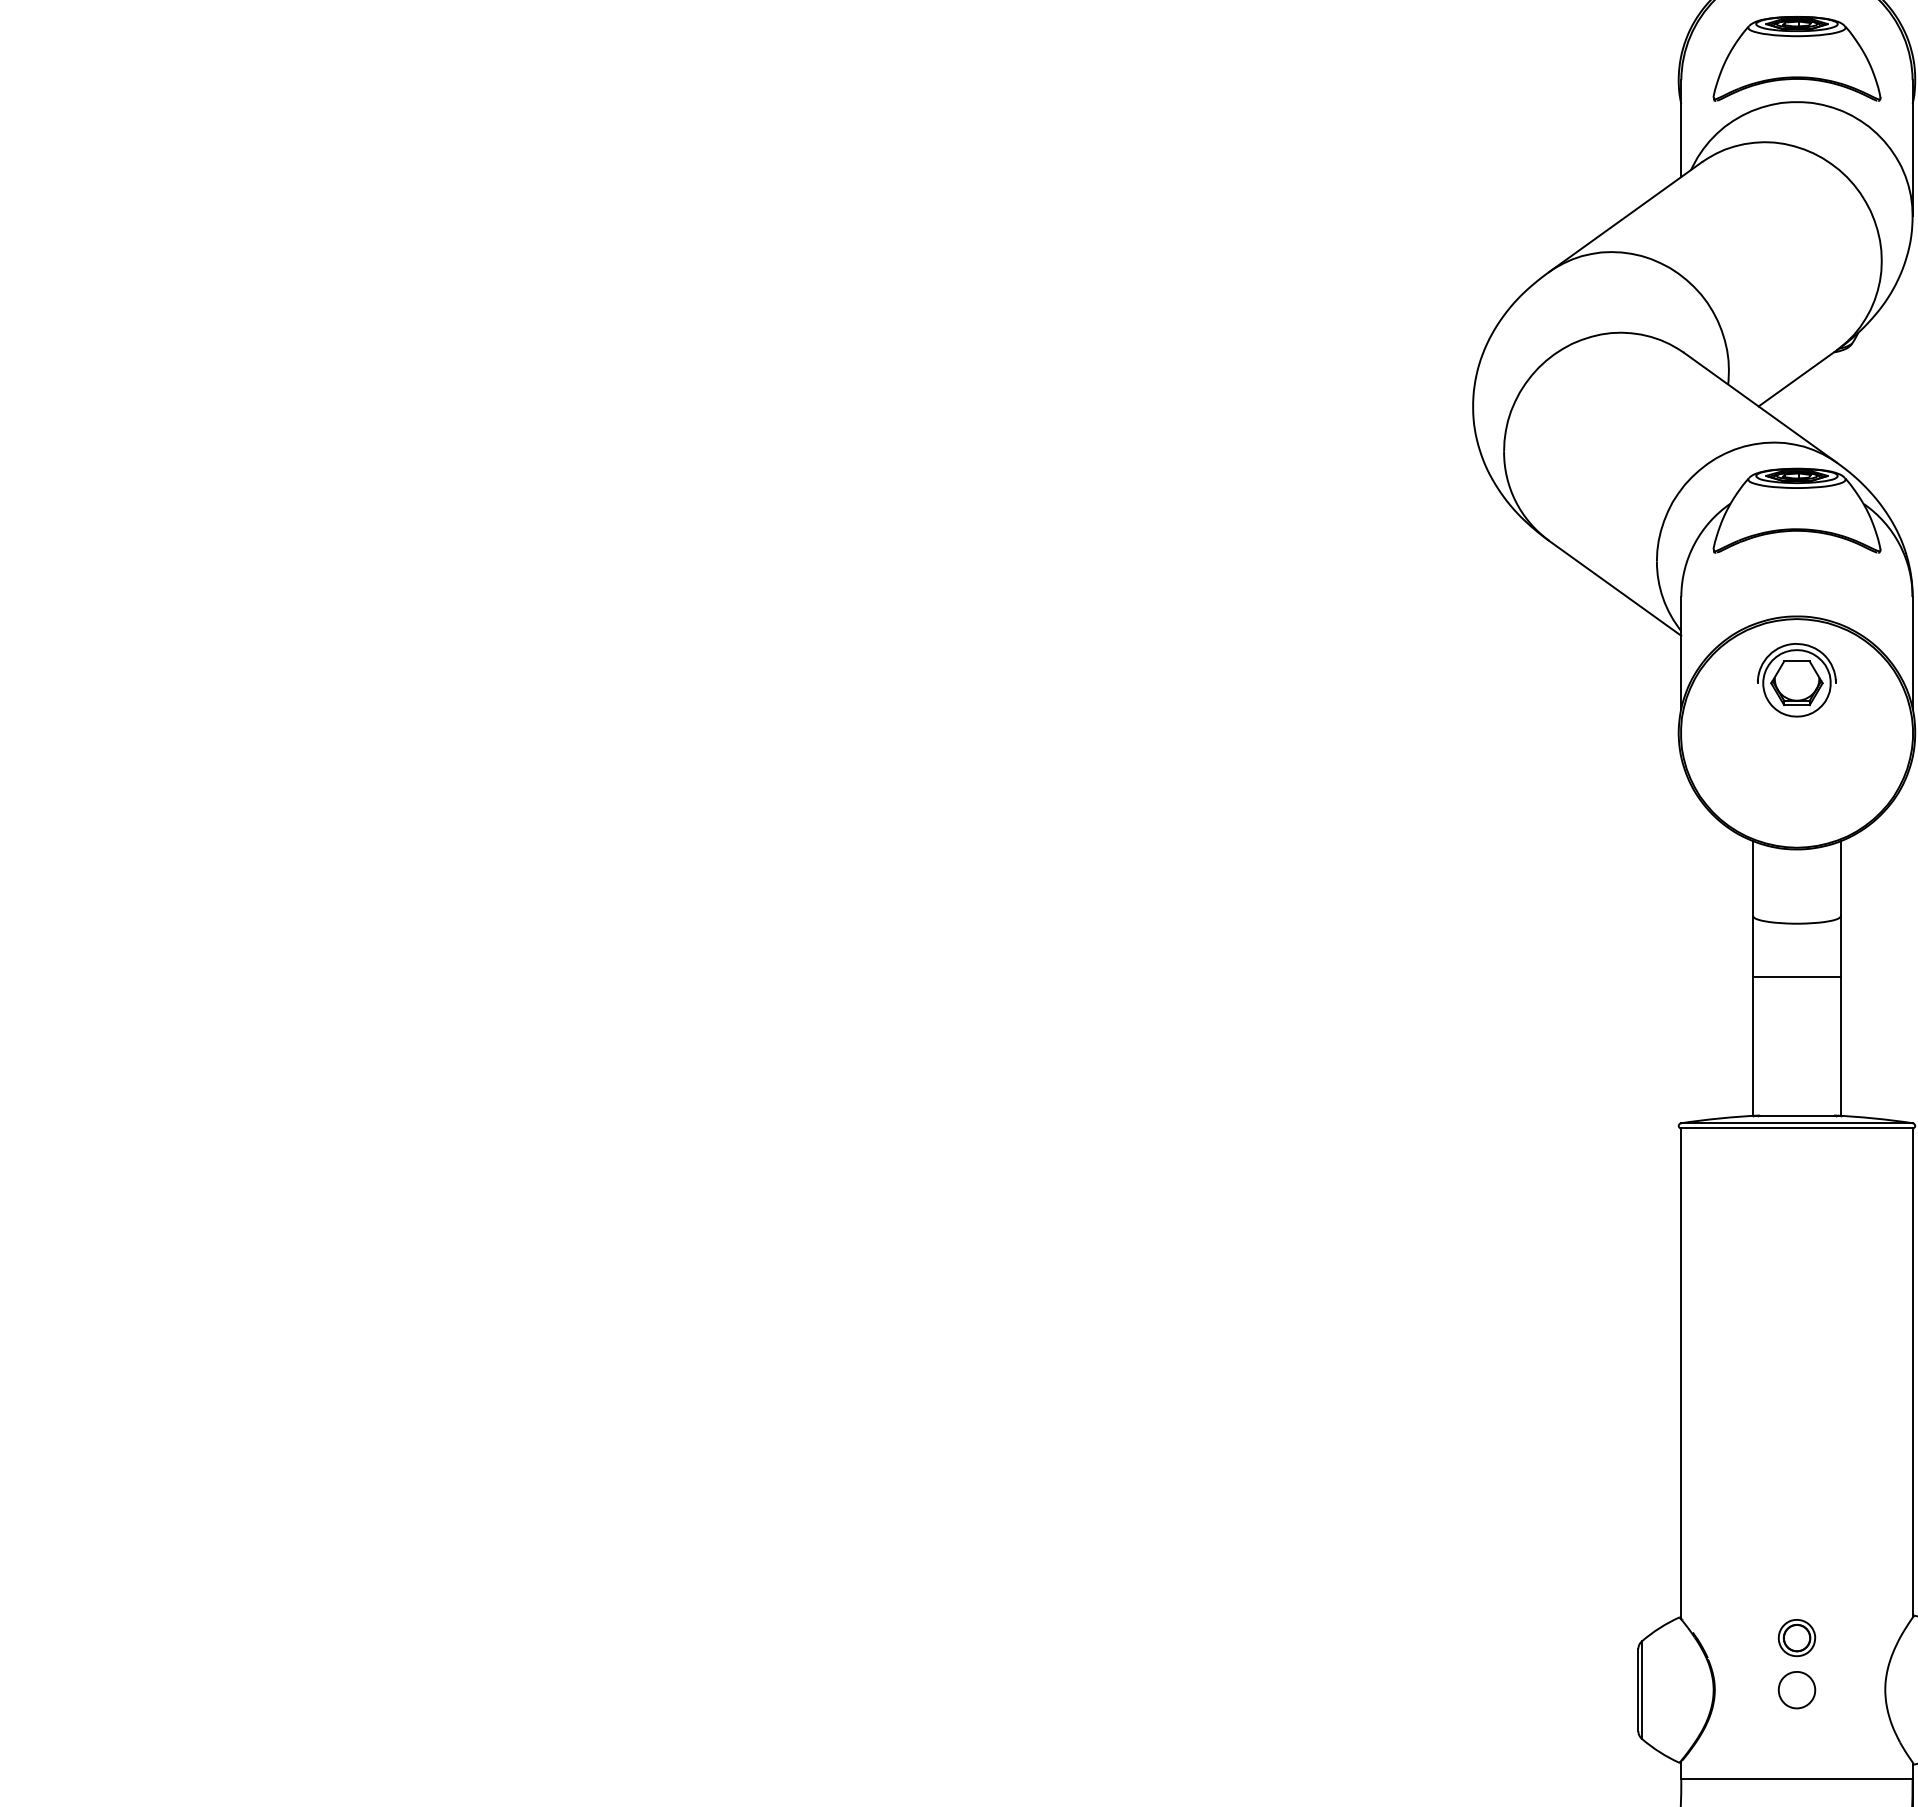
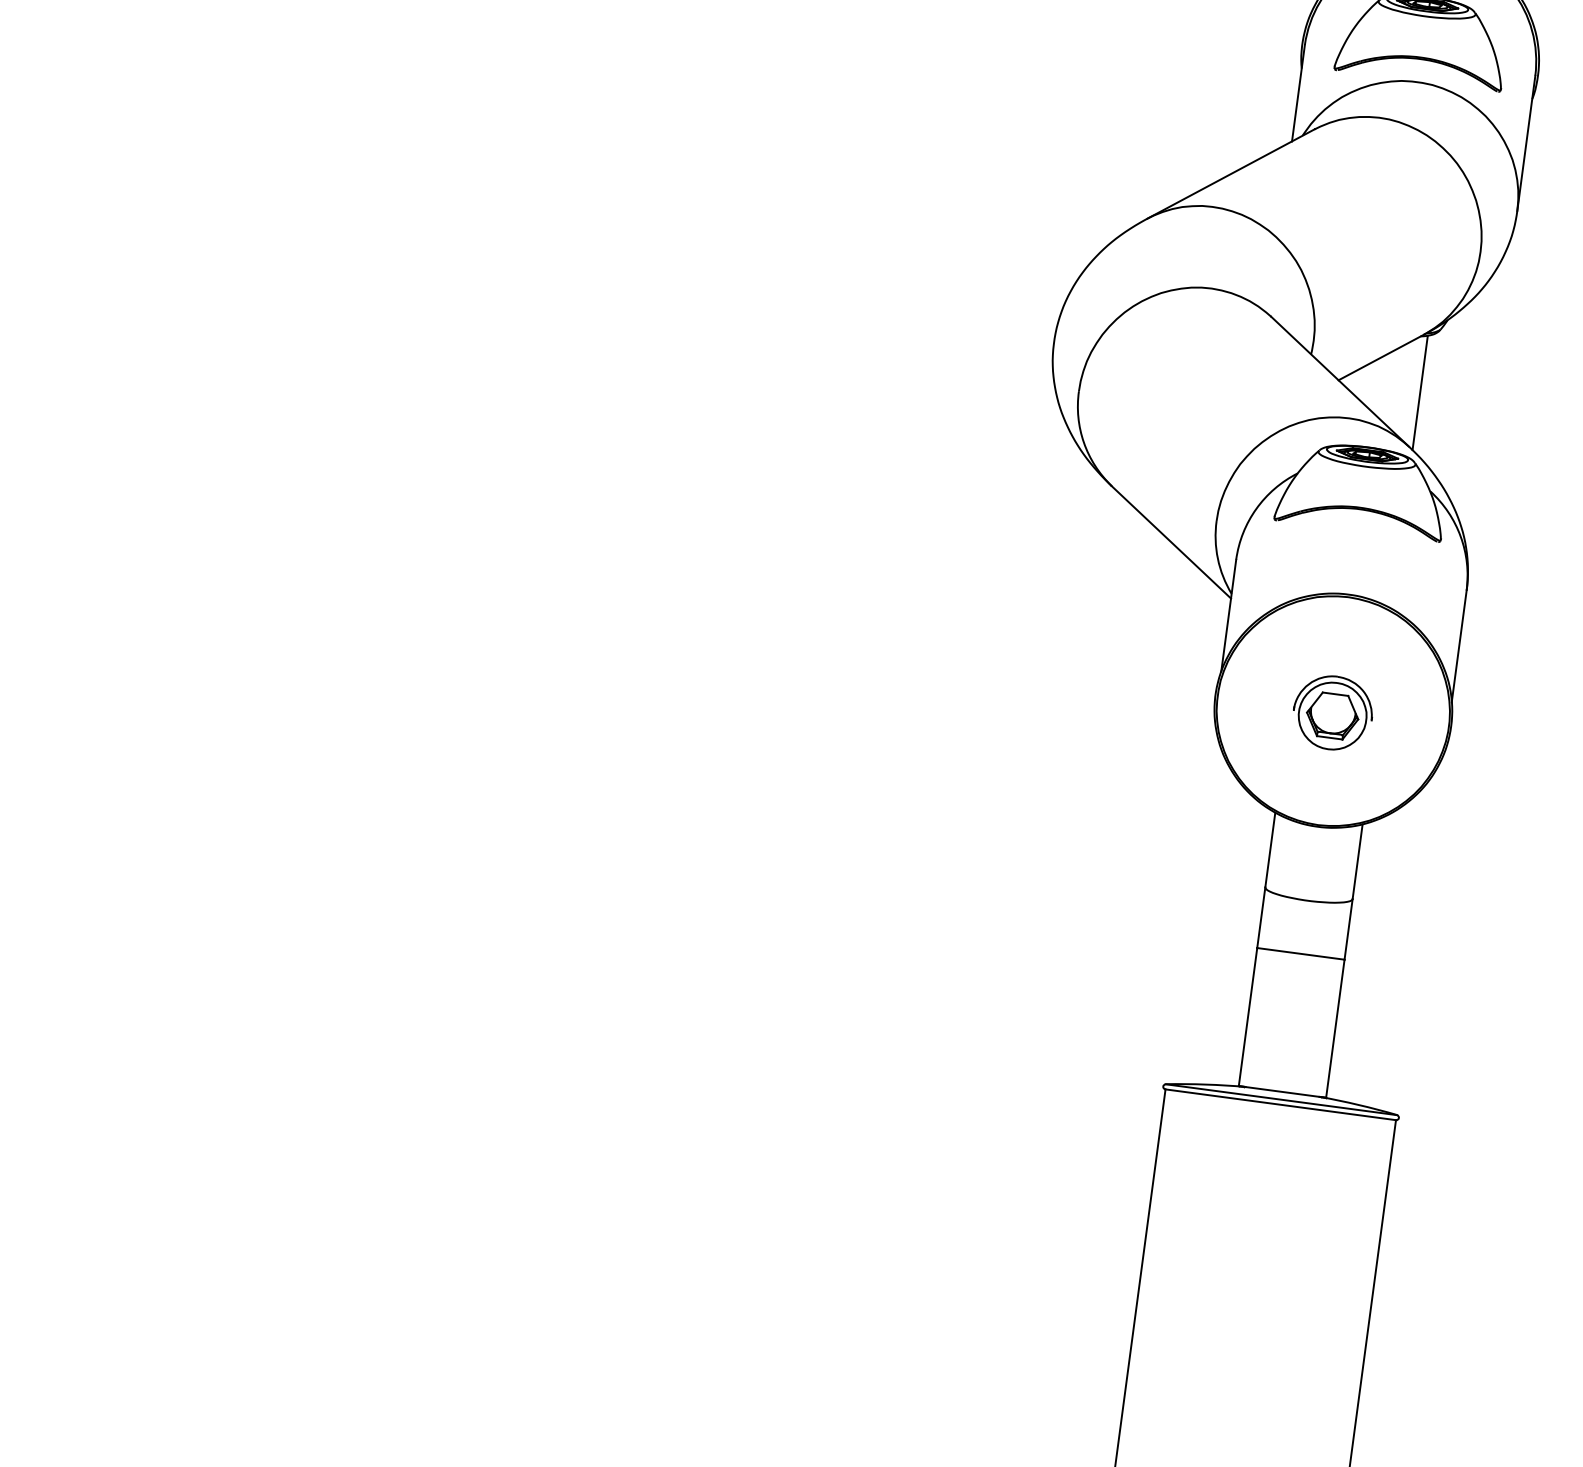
line: (1840, 407) -> (1419, 392), added
part: (1796, 680) -> (1332, 713), moved

